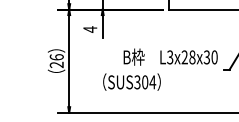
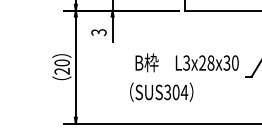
text: (89, 29) -> (98, 32), 4 -> 3
text: (56, 56) -> (61, 62), 26 -> 20
text: (131, 81) -> (161, 91), moved

